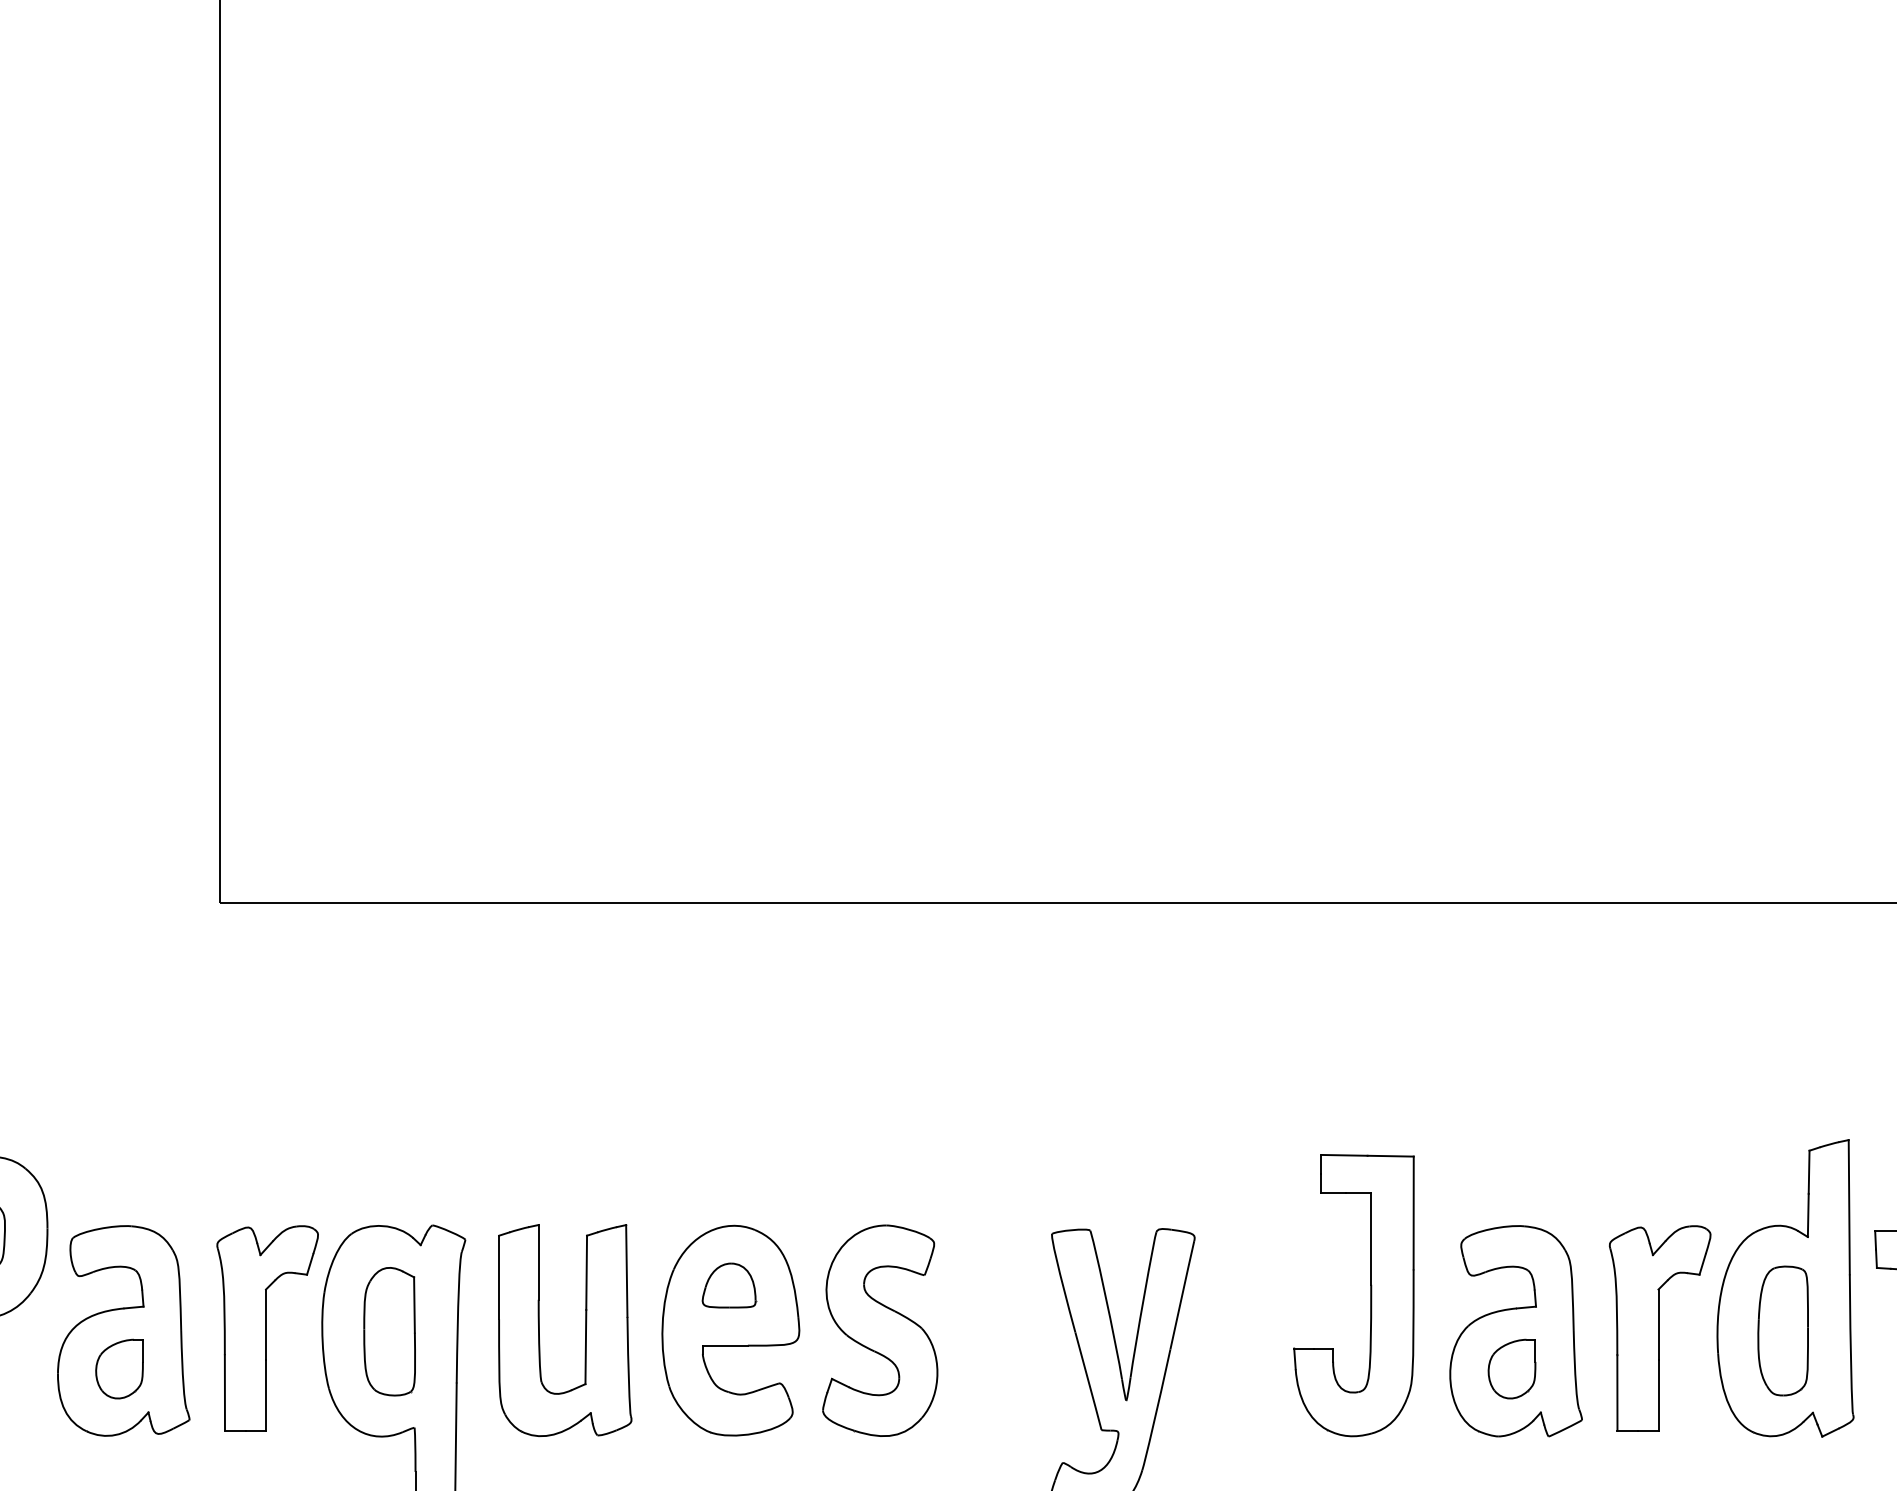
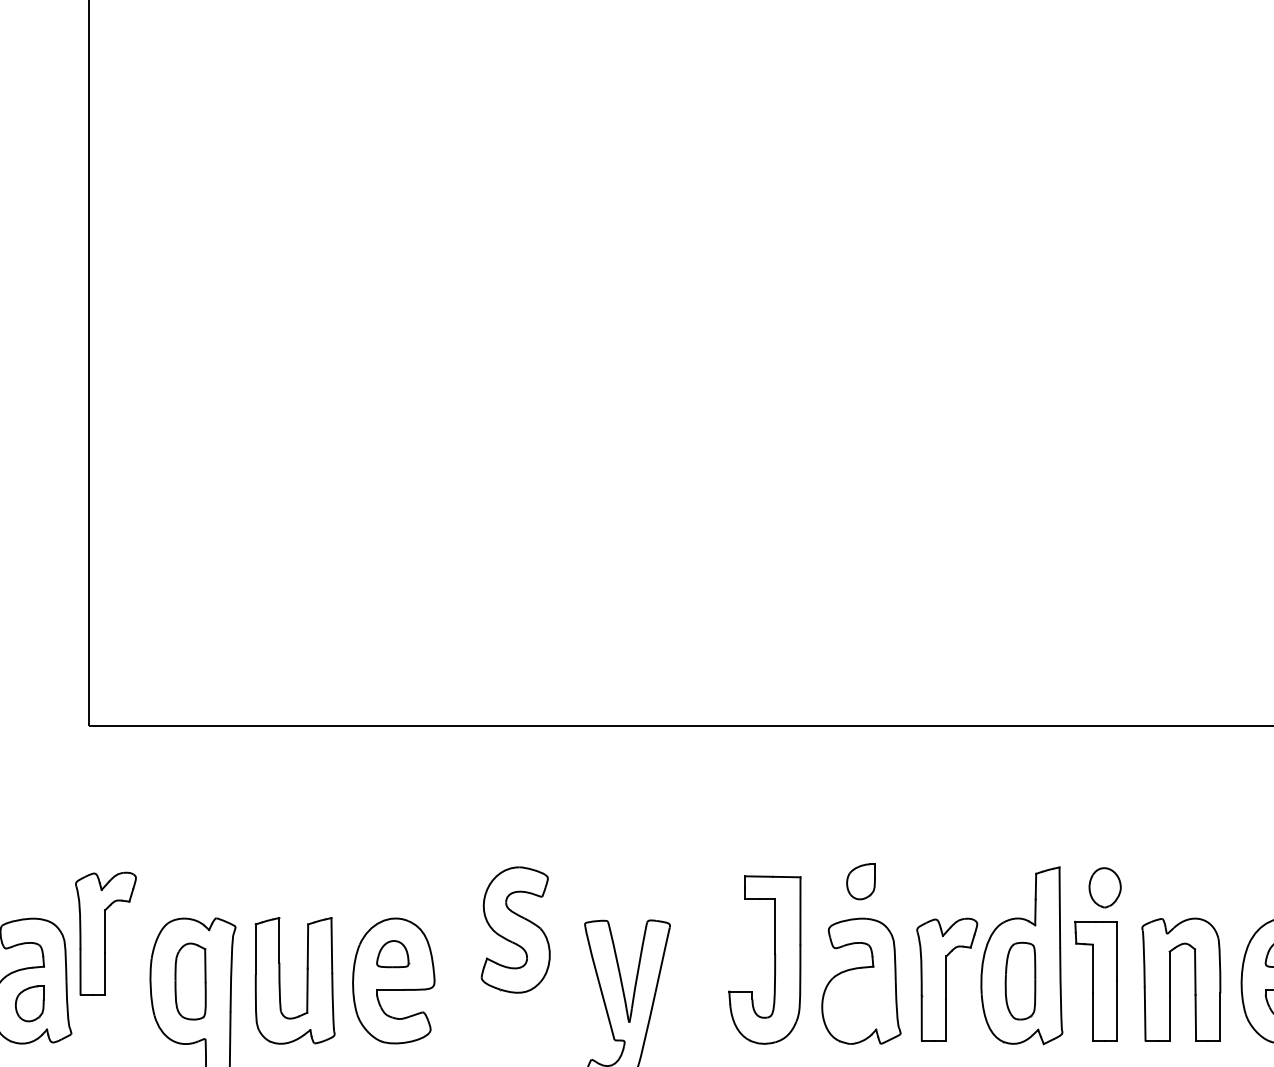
part: (266, 1328) -> (105, 933), moved
part: (879, 1329) -> (515, 929), moved
part: (1511, 1368) -> (860, 881), moved

